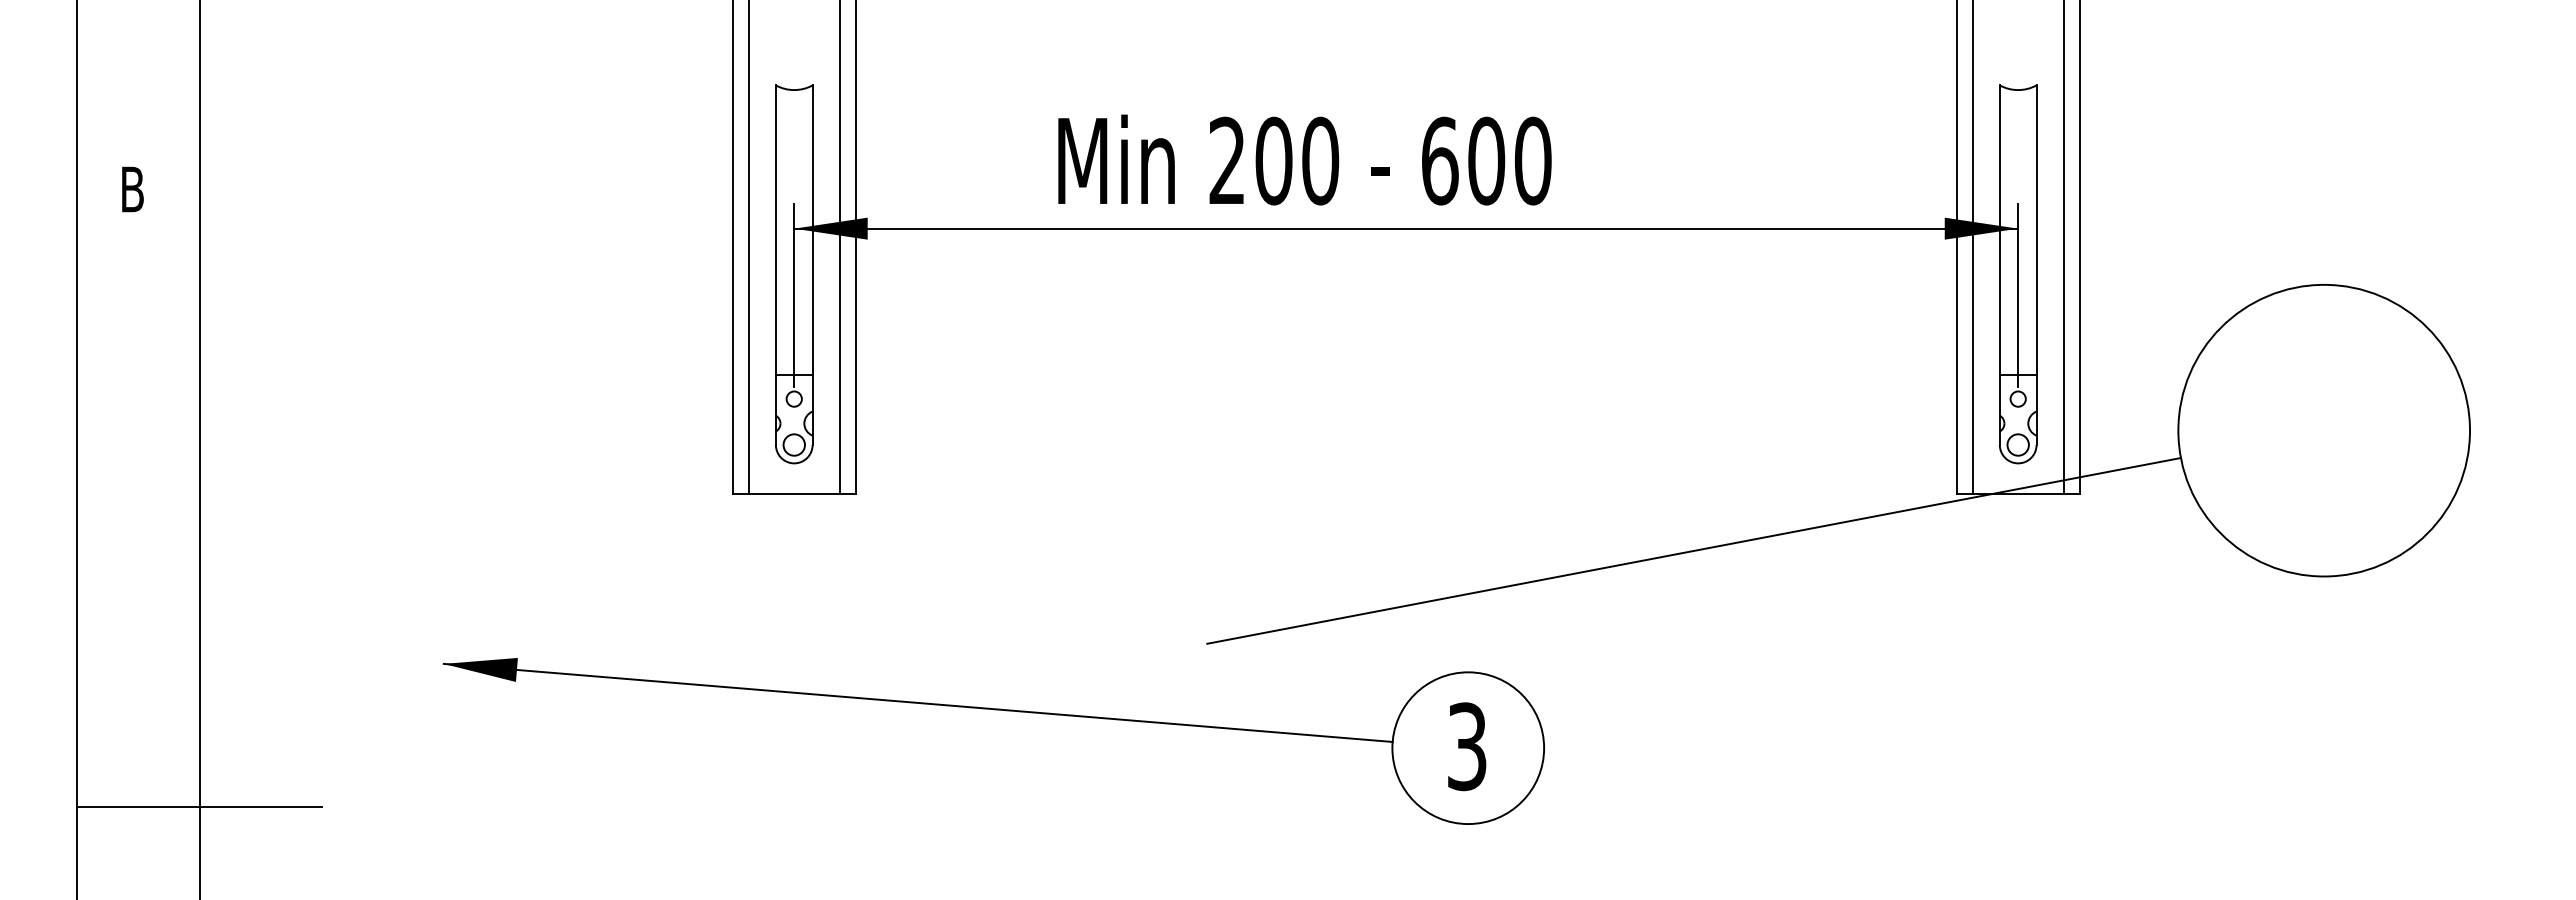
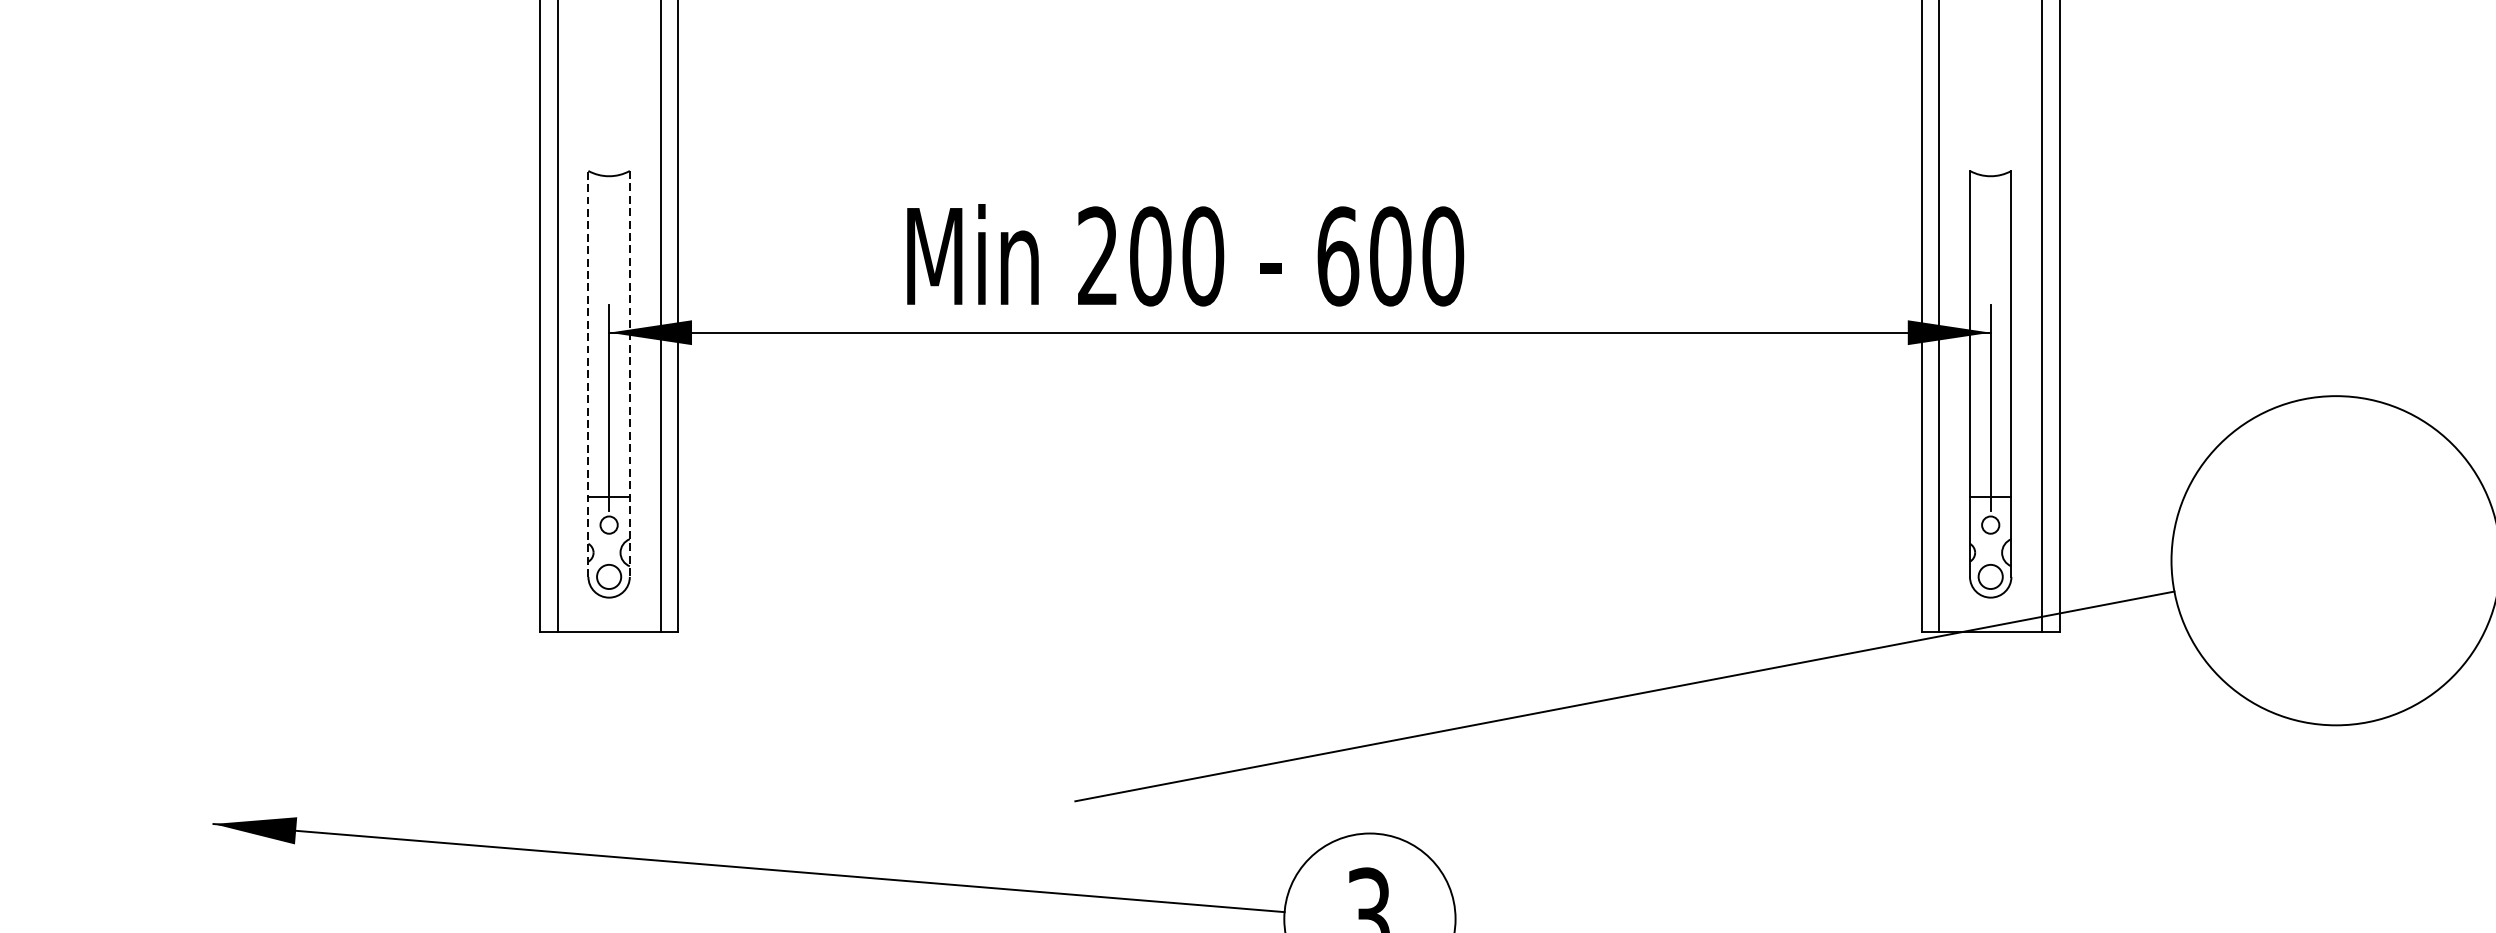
line: (775, 265) -> (587, 374), solid -> dashed
line: (812, 265) -> (629, 374), solid -> dashed

